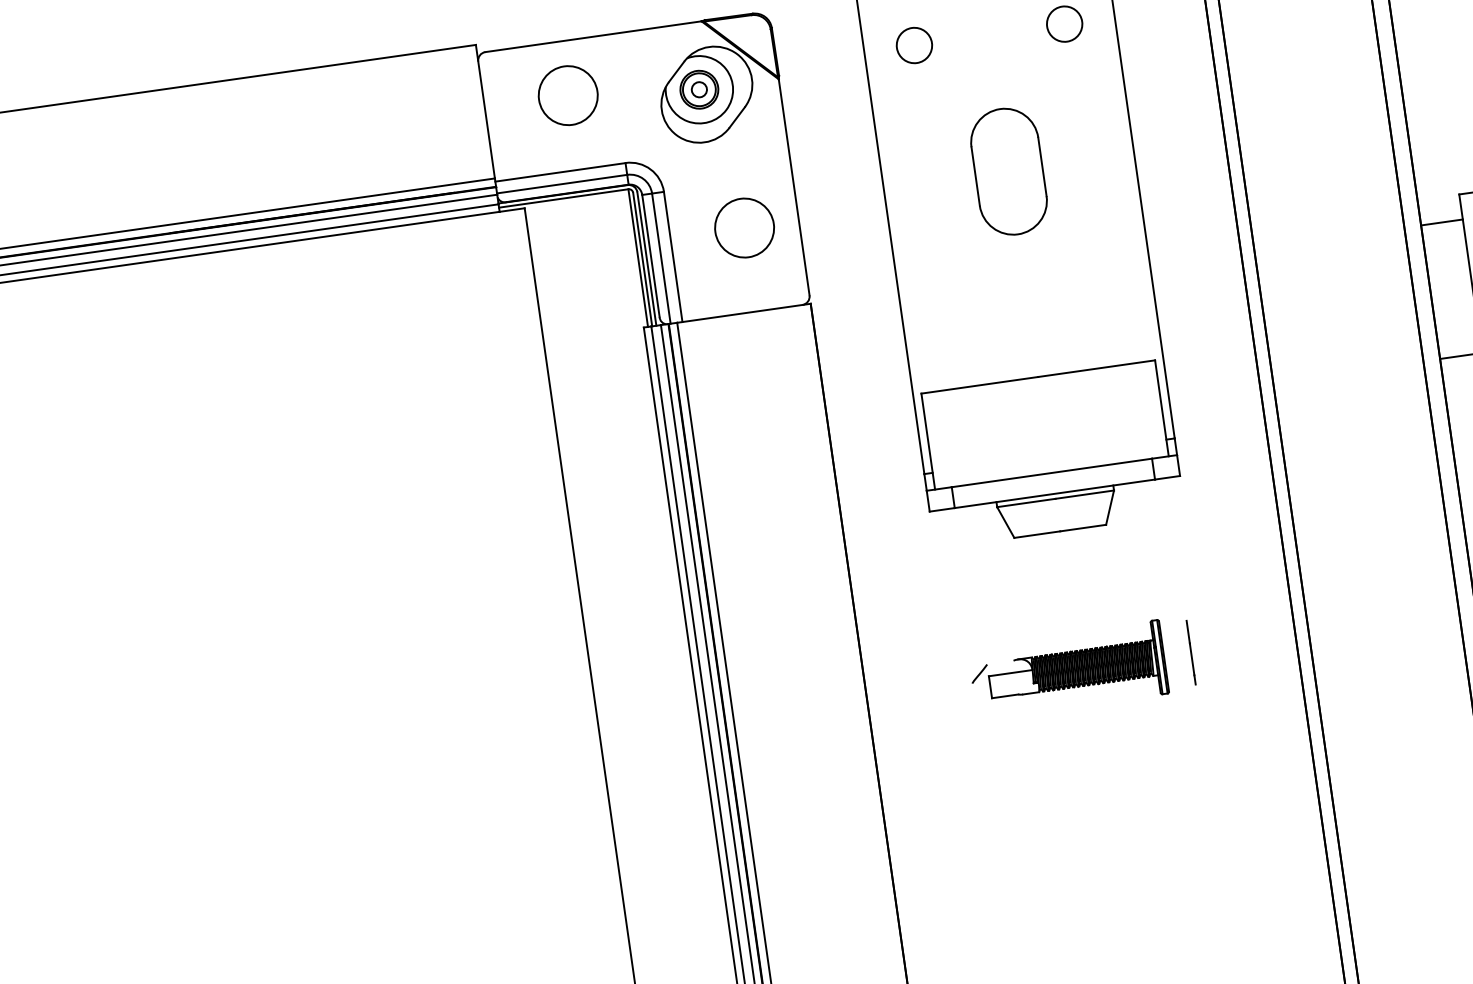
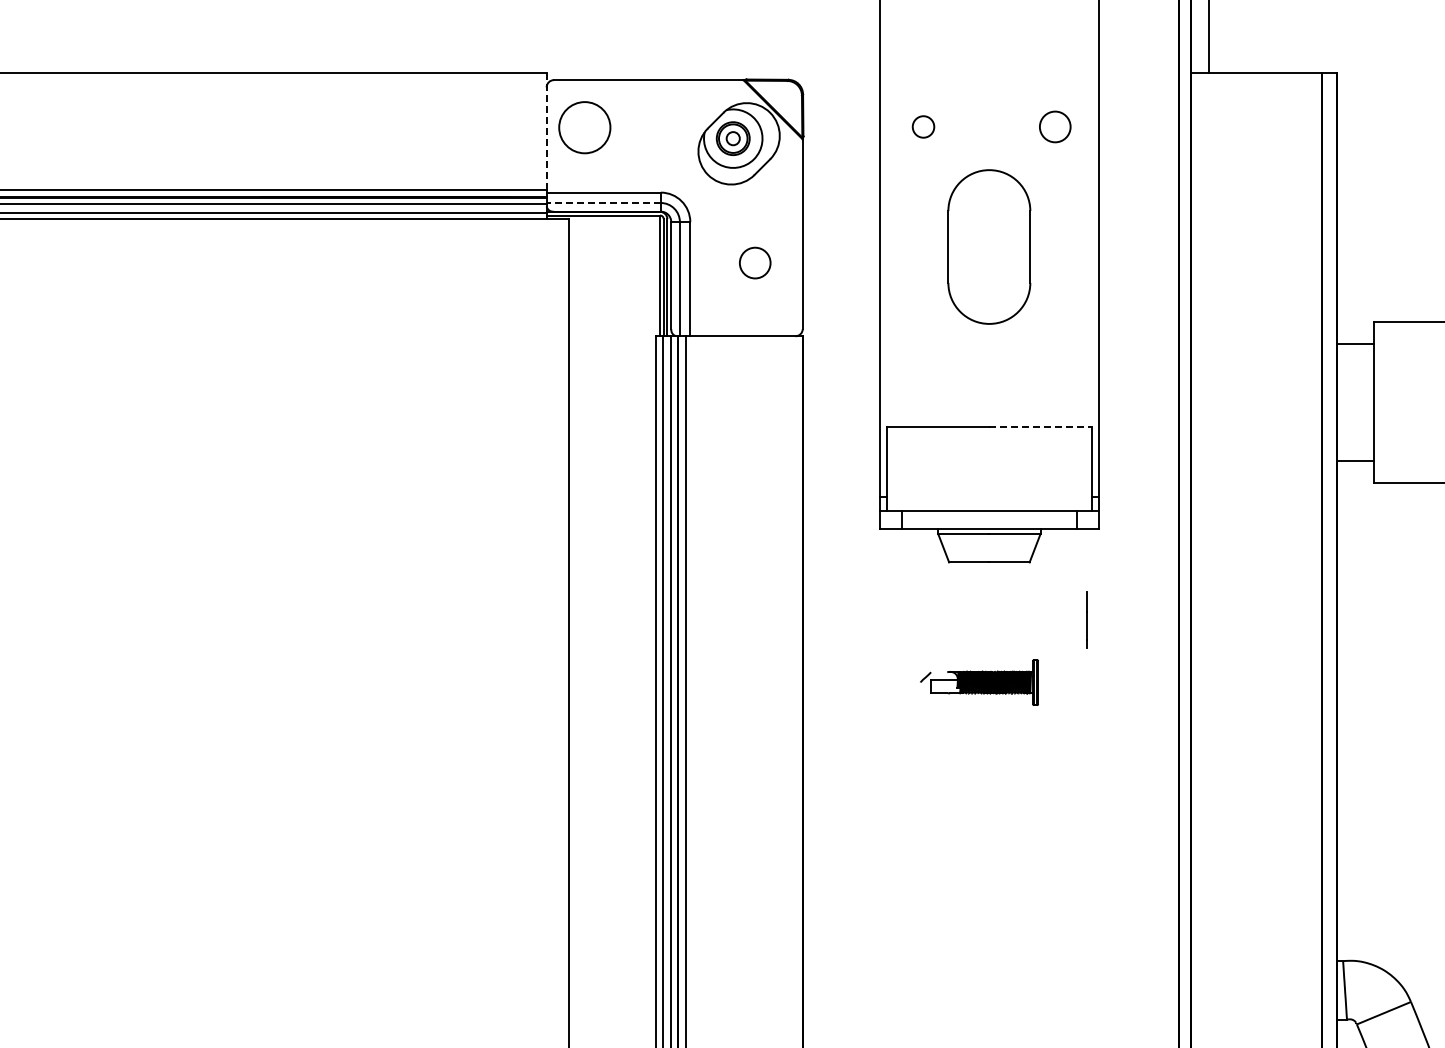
circle: (914, 45) -> (923, 126), size x0.7
circle: (567, 95) -> (584, 127), moved
line: (485, 111) -> (546, 131), solid -> dashed
part: (1009, 171) -> (989, 246), size x1.4
line: (561, 184) -> (603, 203), solid -> dashed
circle: (743, 227) -> (754, 262), size x0.6
line: (1097, 369) -> (1041, 427), solid -> dashed
line: (1190, 652) -> (1086, 619), moved
part: (1068, 669) -> (979, 682), size x0.7

